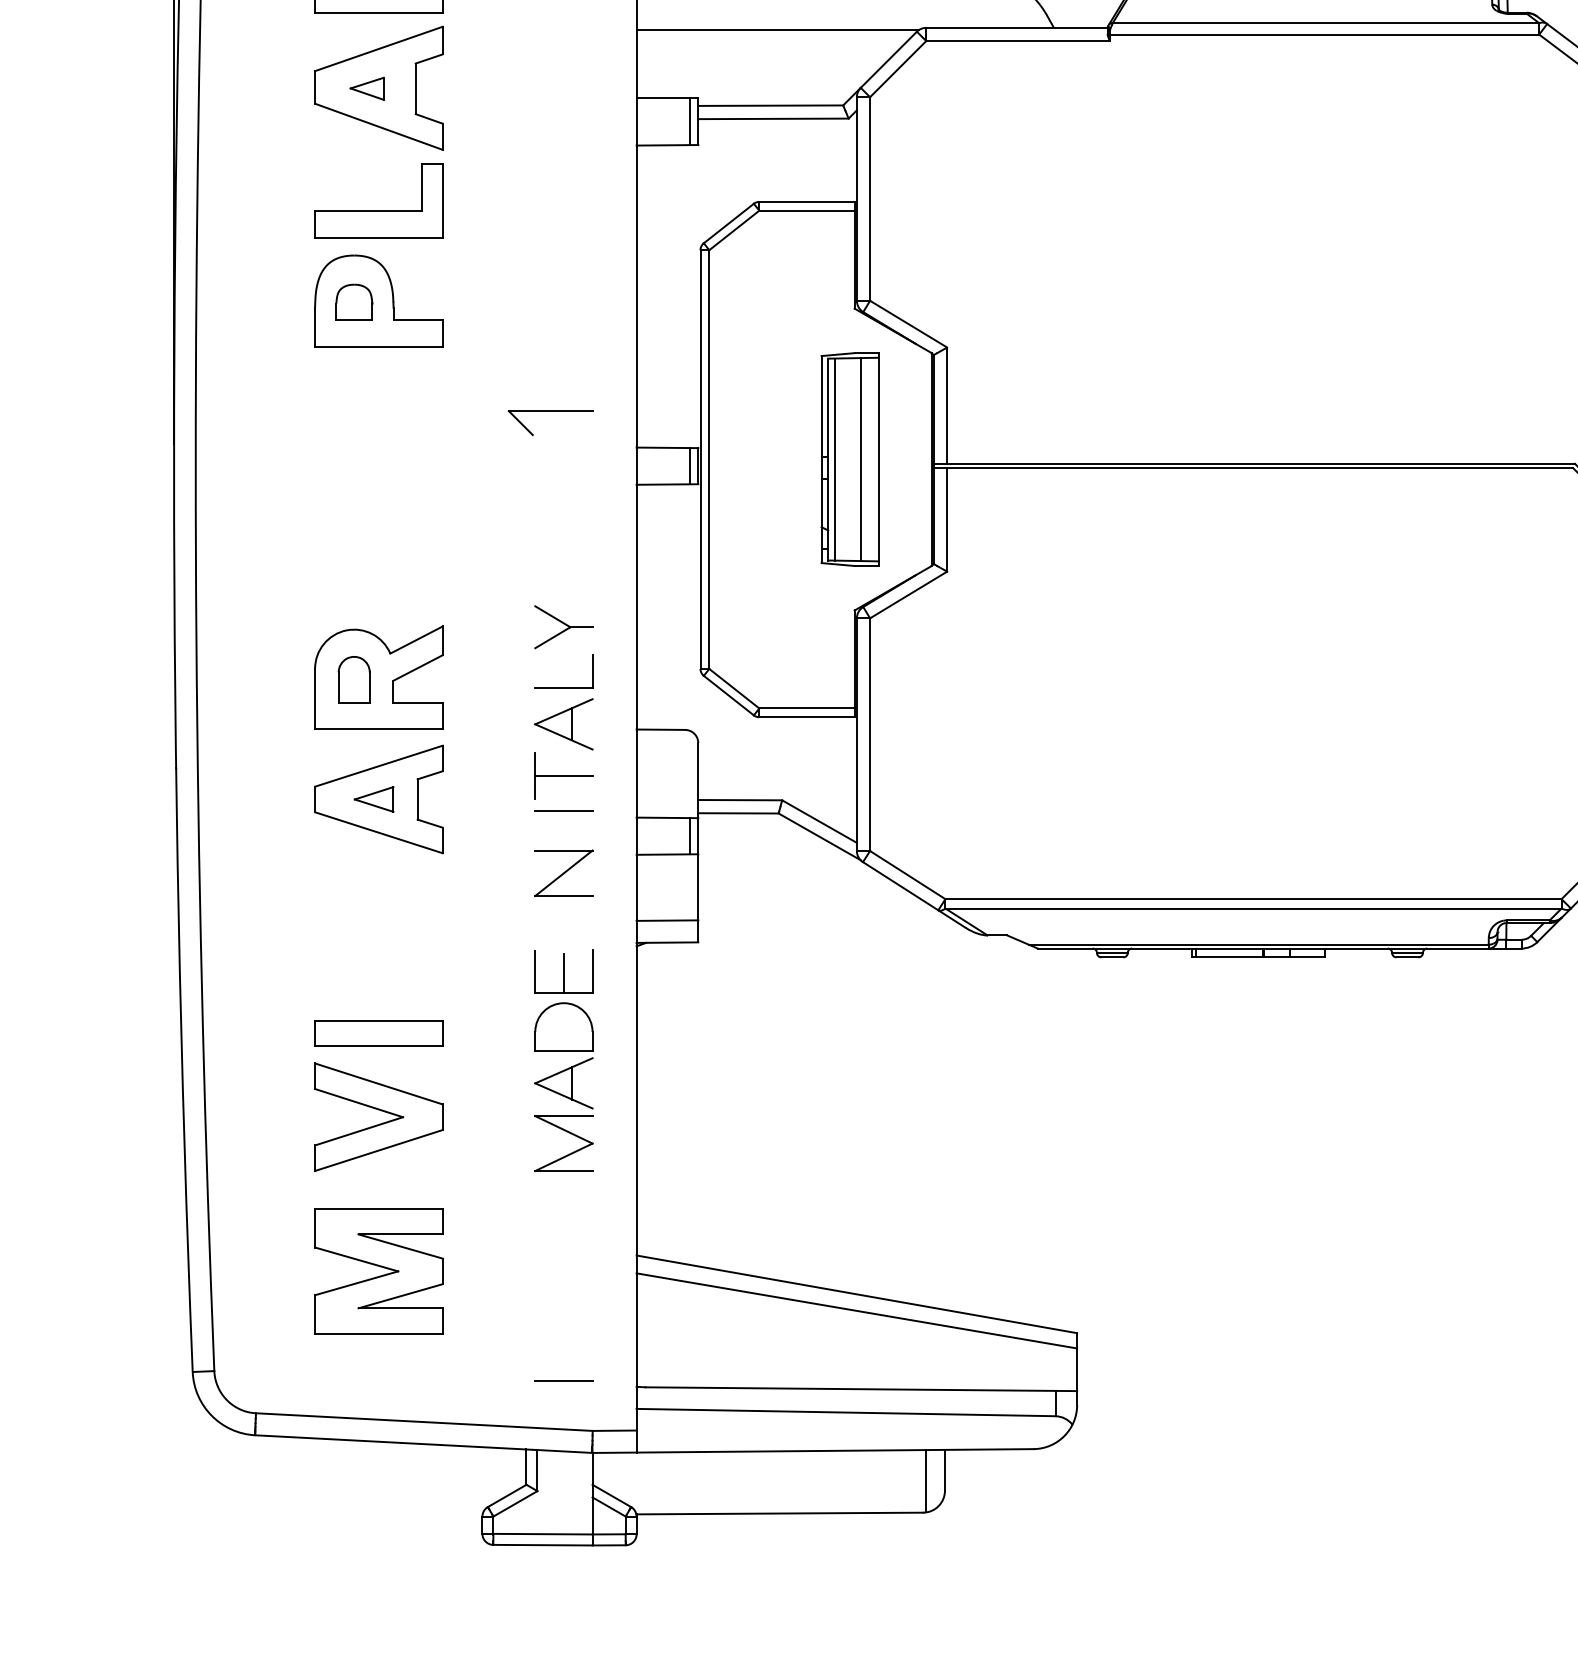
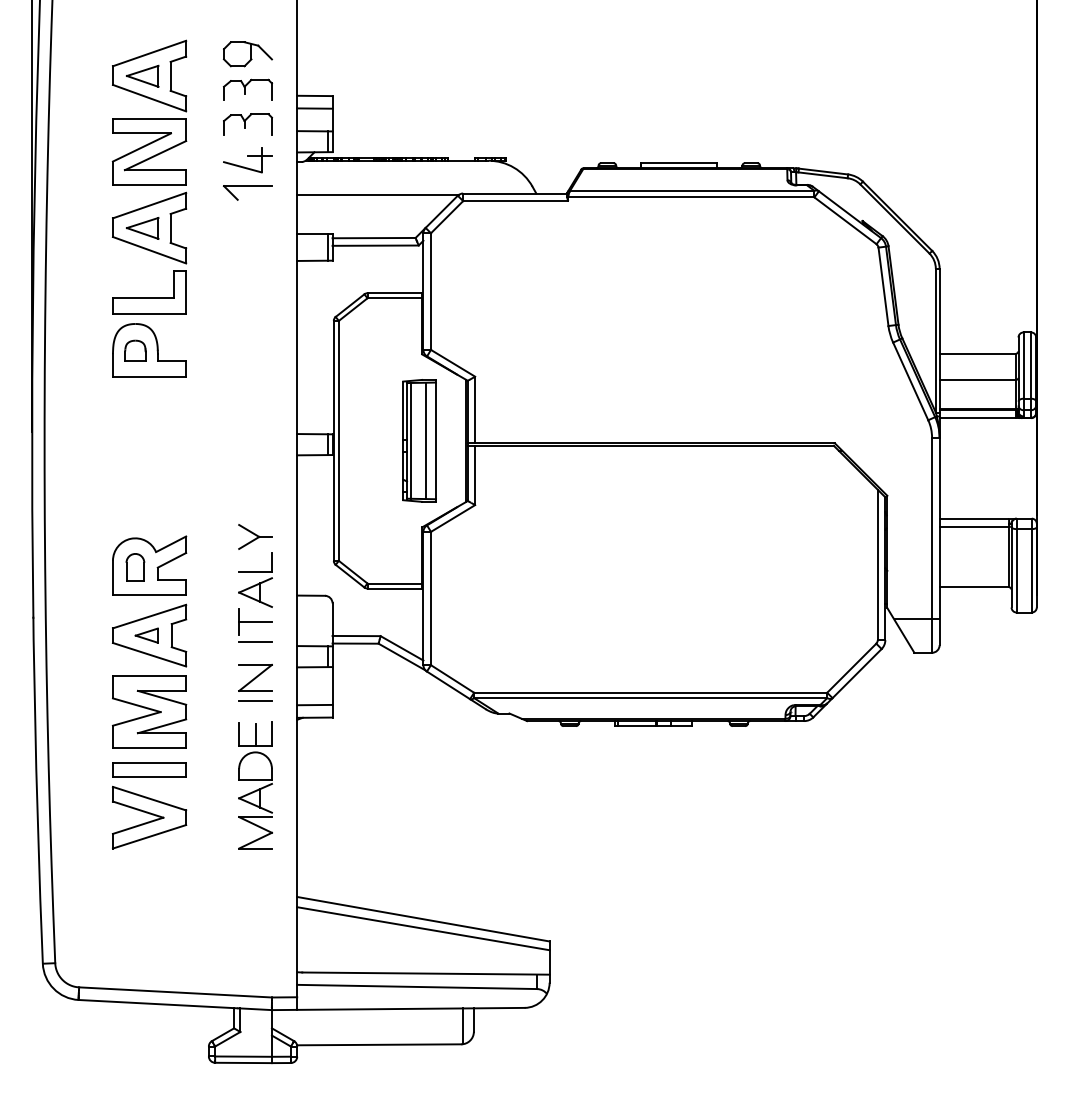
part: (366, 88) -> (142, 228), size x1.67
part: (549, 422) -> (247, 192), moved
part: (378, 1270) -> (149, 711), moved
line: (563, 1380) -> (255, 700), moved

